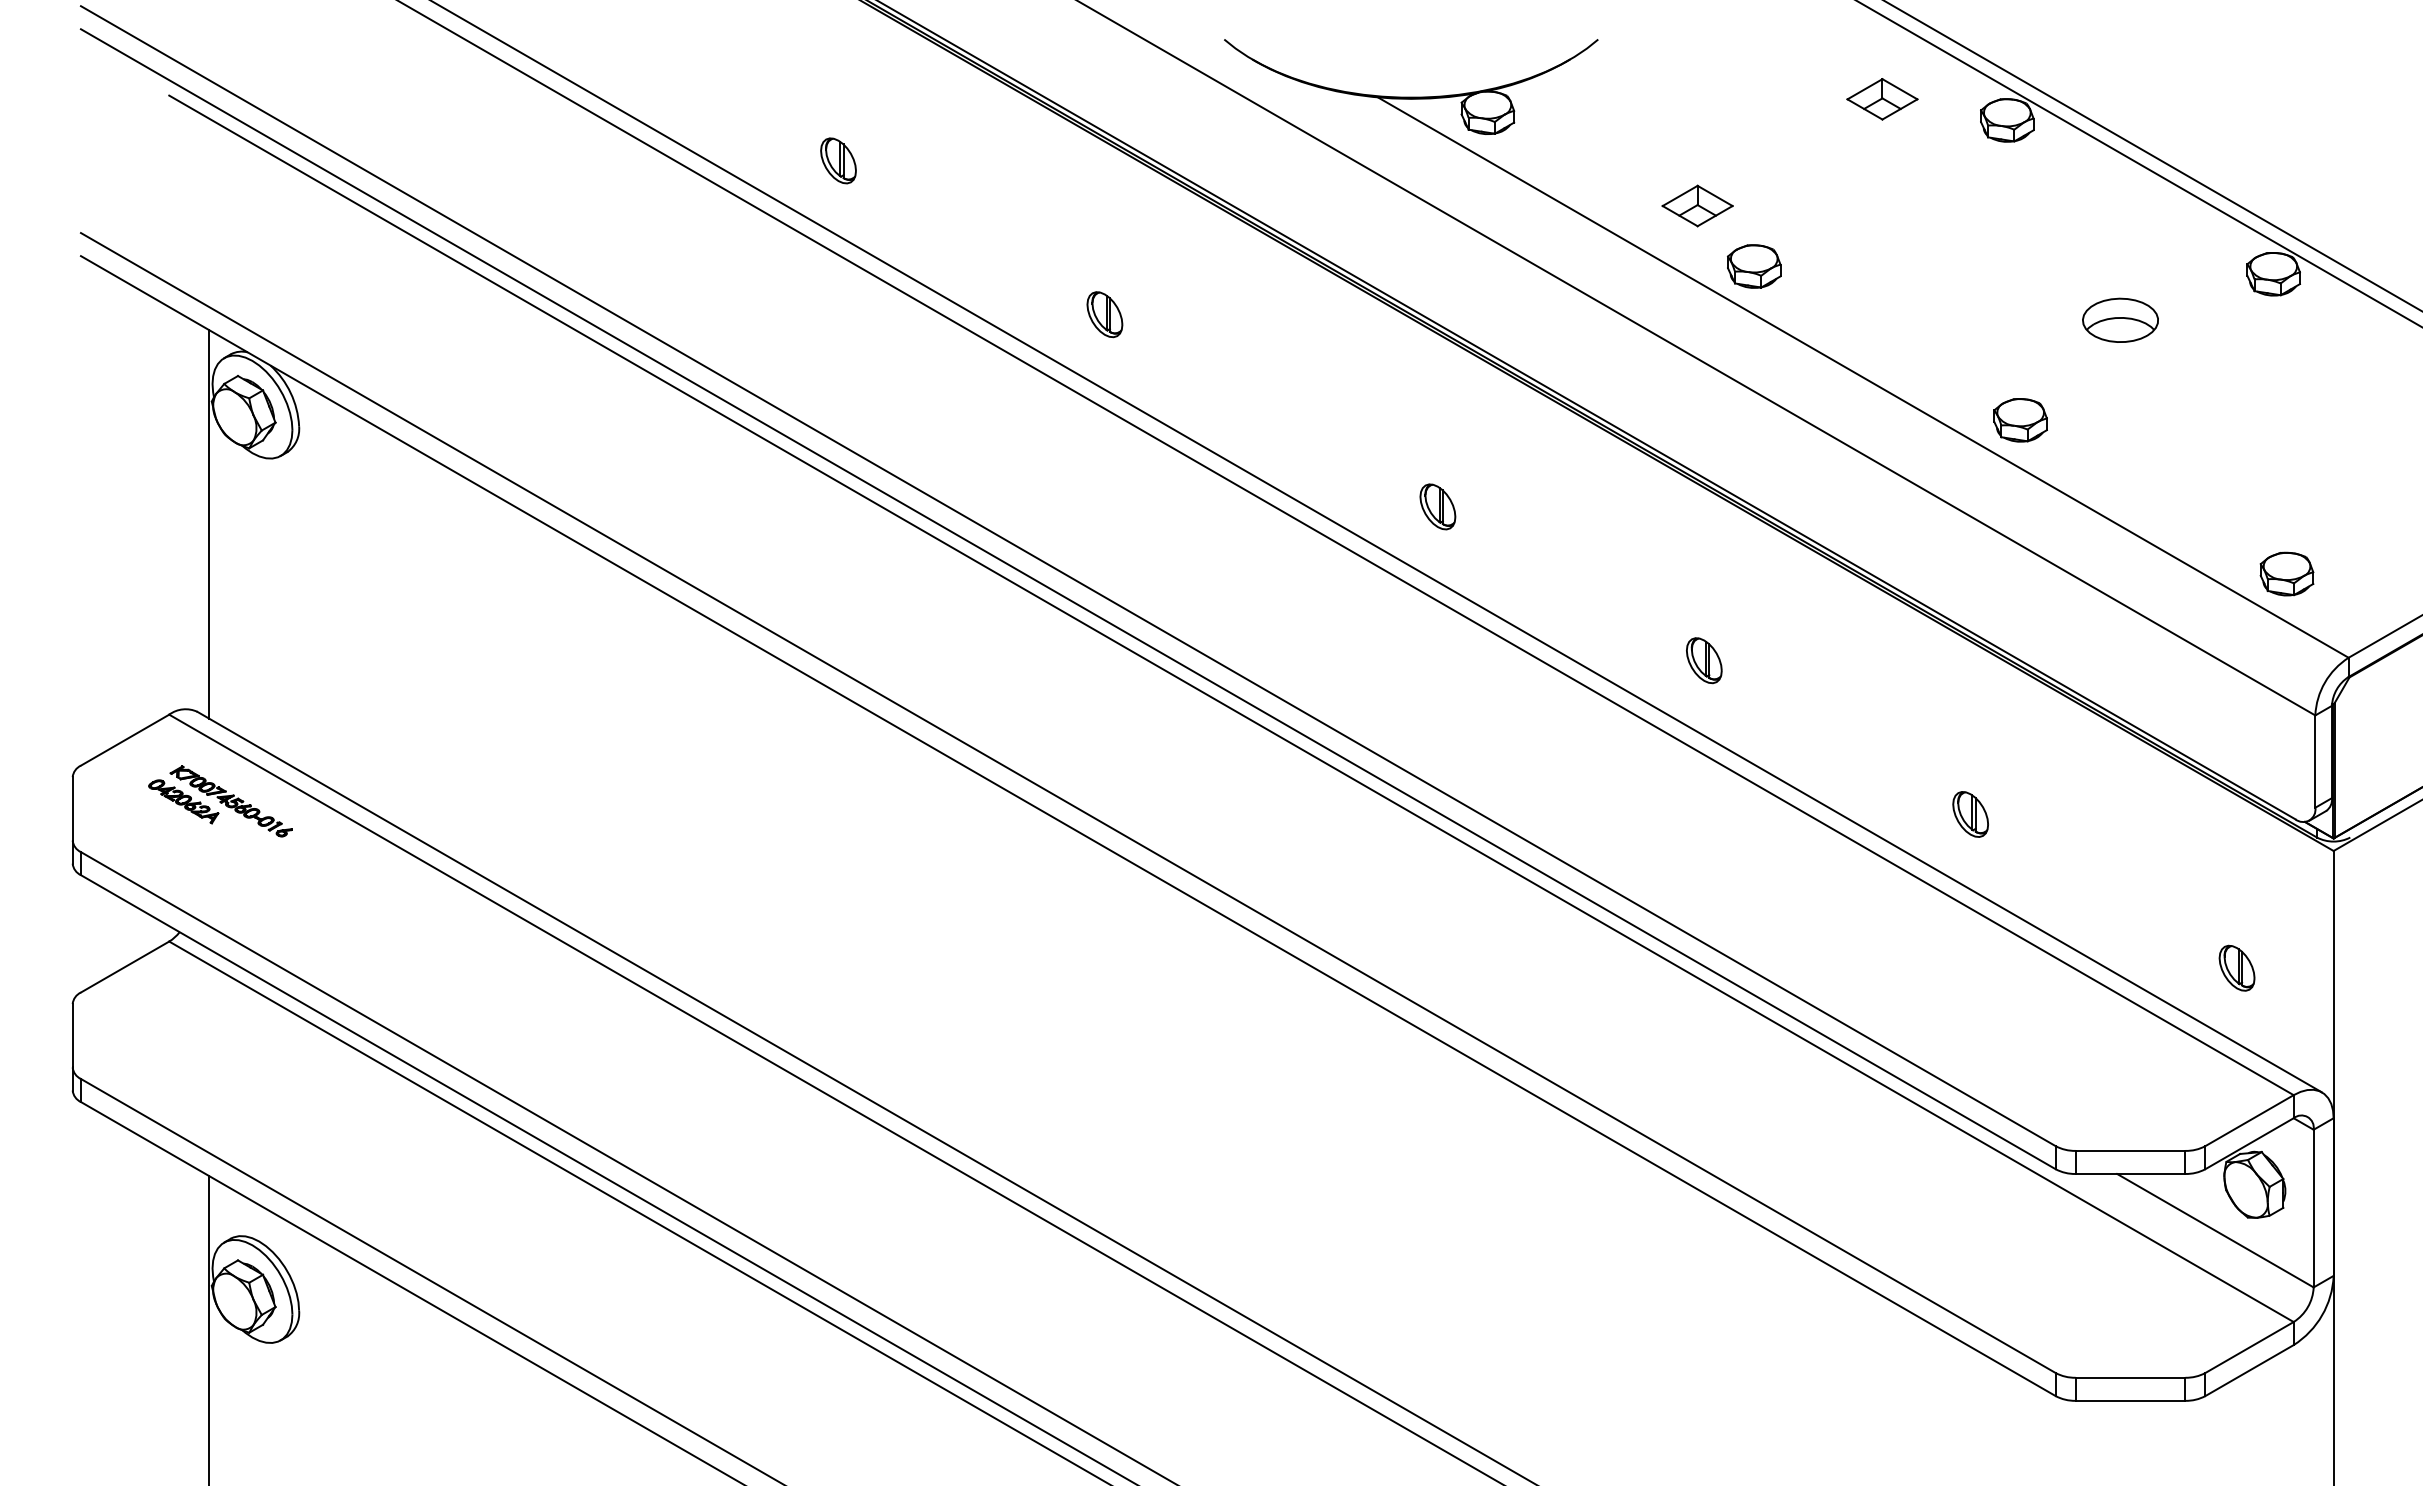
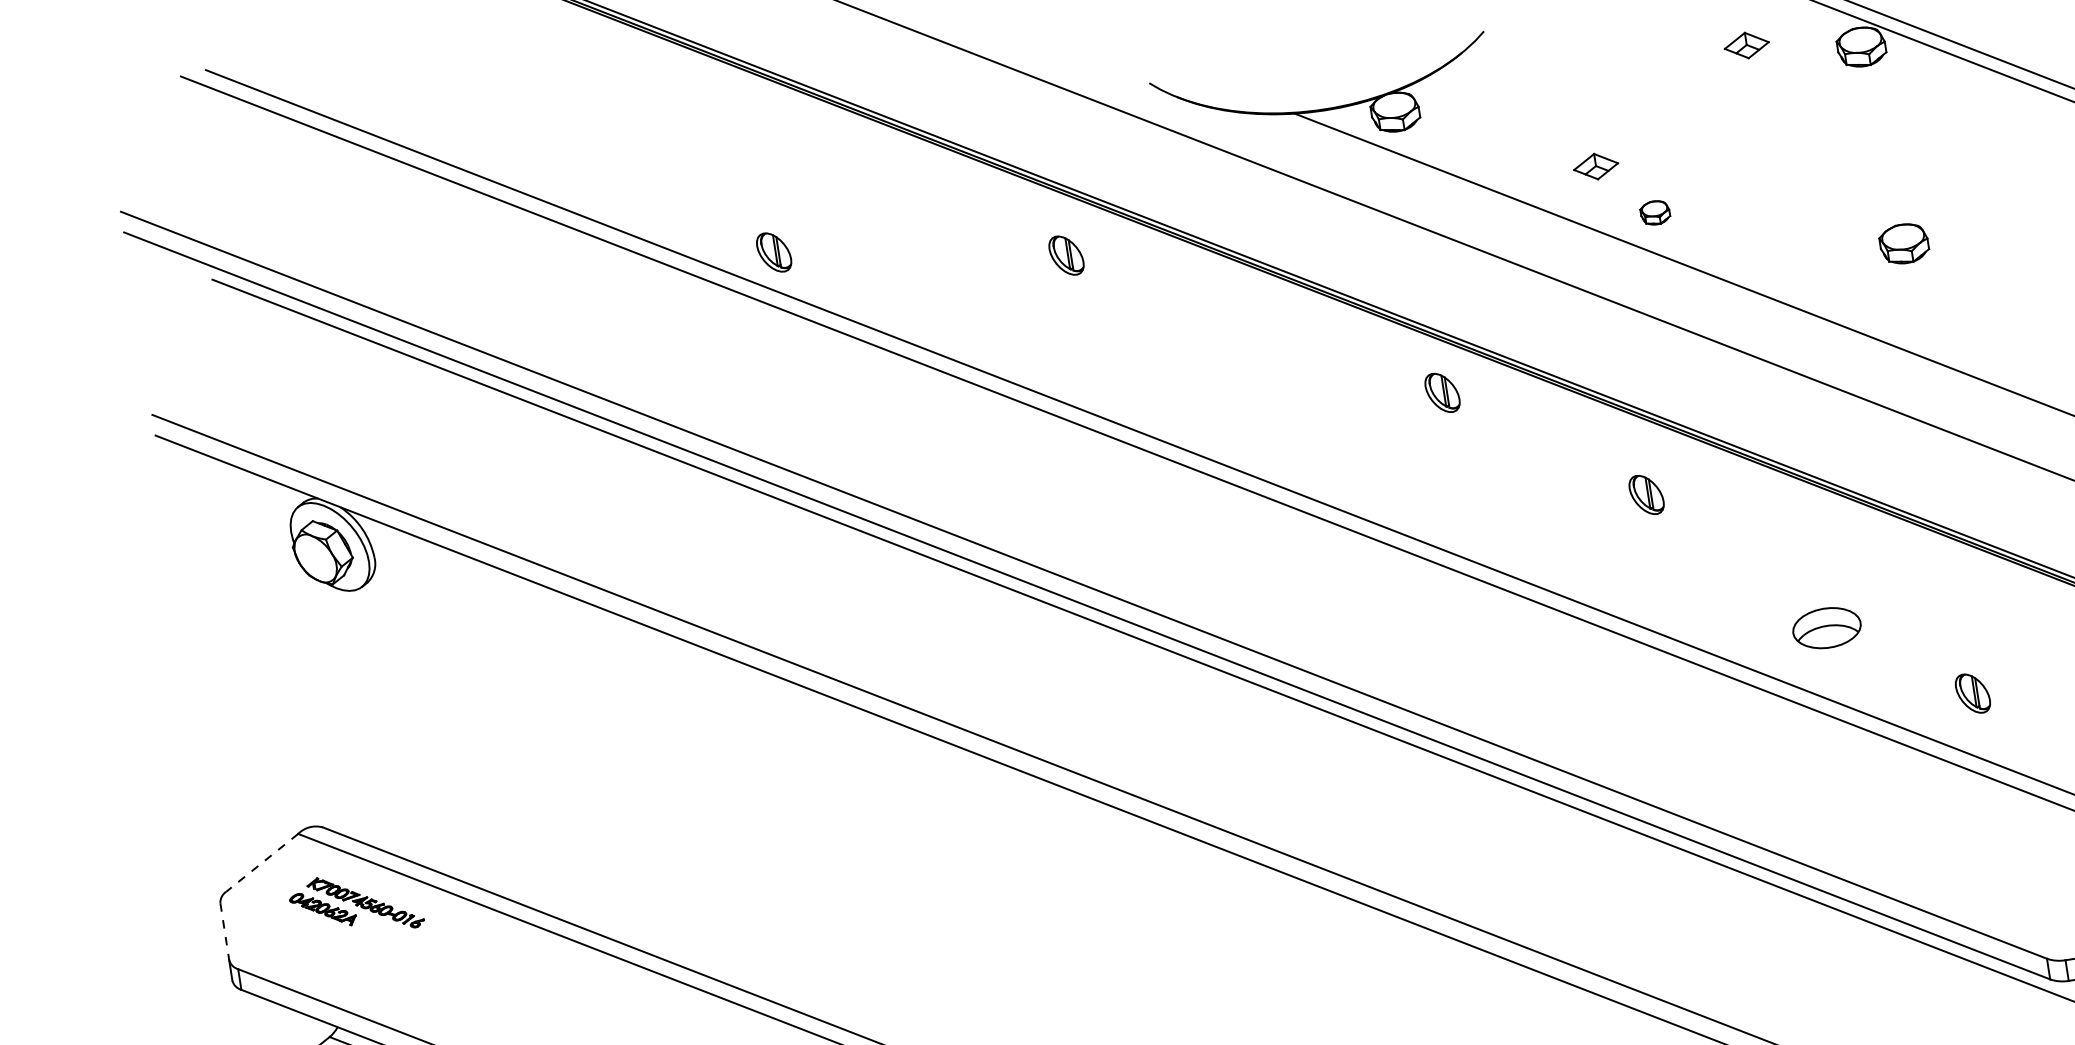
part: (1882, 99) -> (1746, 45), size x0.7
part: (838, 160) -> (774, 252), moved
part: (1697, 205) -> (1595, 166), size x0.7
part: (1754, 266) -> (1655, 212), size x0.6
part: (1104, 314) -> (1066, 255), moved
part: (2120, 319) -> (1826, 627), moved
part: (2020, 420) -> (1904, 244), moved
part: (1437, 506) -> (1442, 392), moved
line: (209, 524) -> (307, 658), removed
part: (1704, 660) -> (1646, 494), moved
line: (125, 740) -> (262, 863), solid -> dashed
line: (72, 808) -> (224, 931), solid -> dashed
part: (1970, 814) -> (1972, 693), moved

